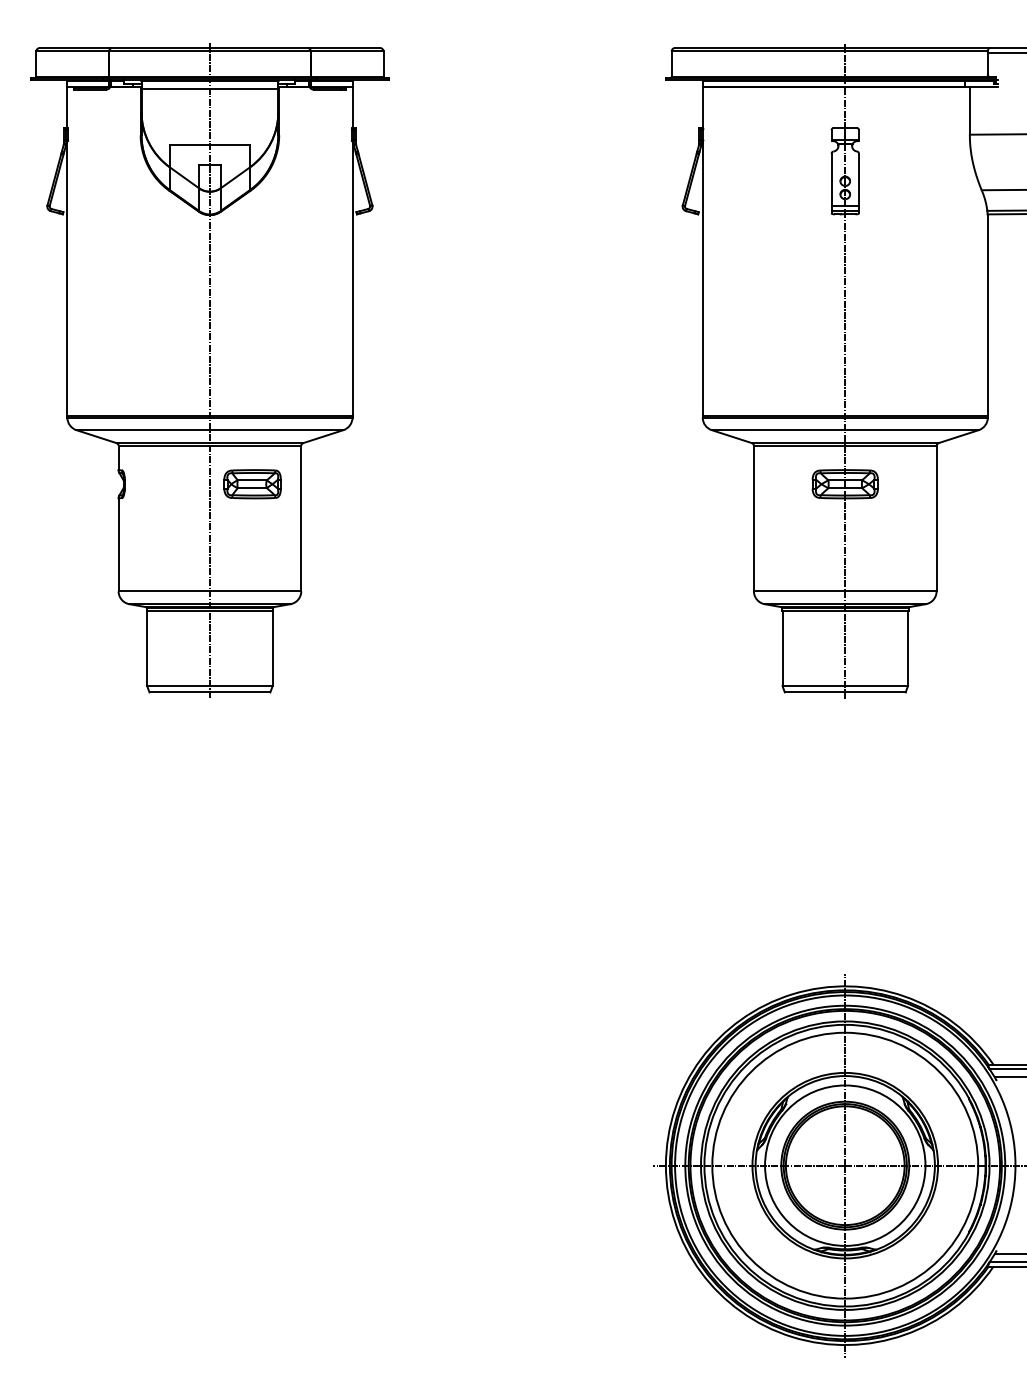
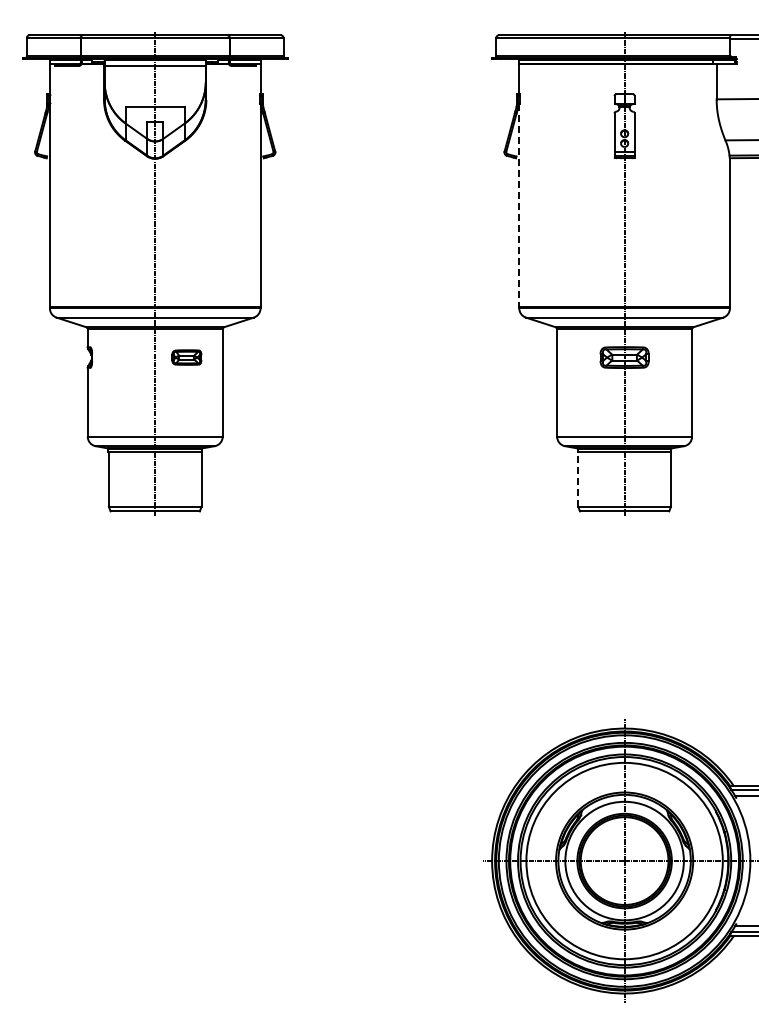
line: (702, 279) -> (519, 206), solid -> dashed
part: (252, 484) -> (186, 357), size x0.7
line: (782, 649) -> (578, 479), solid -> dashed

